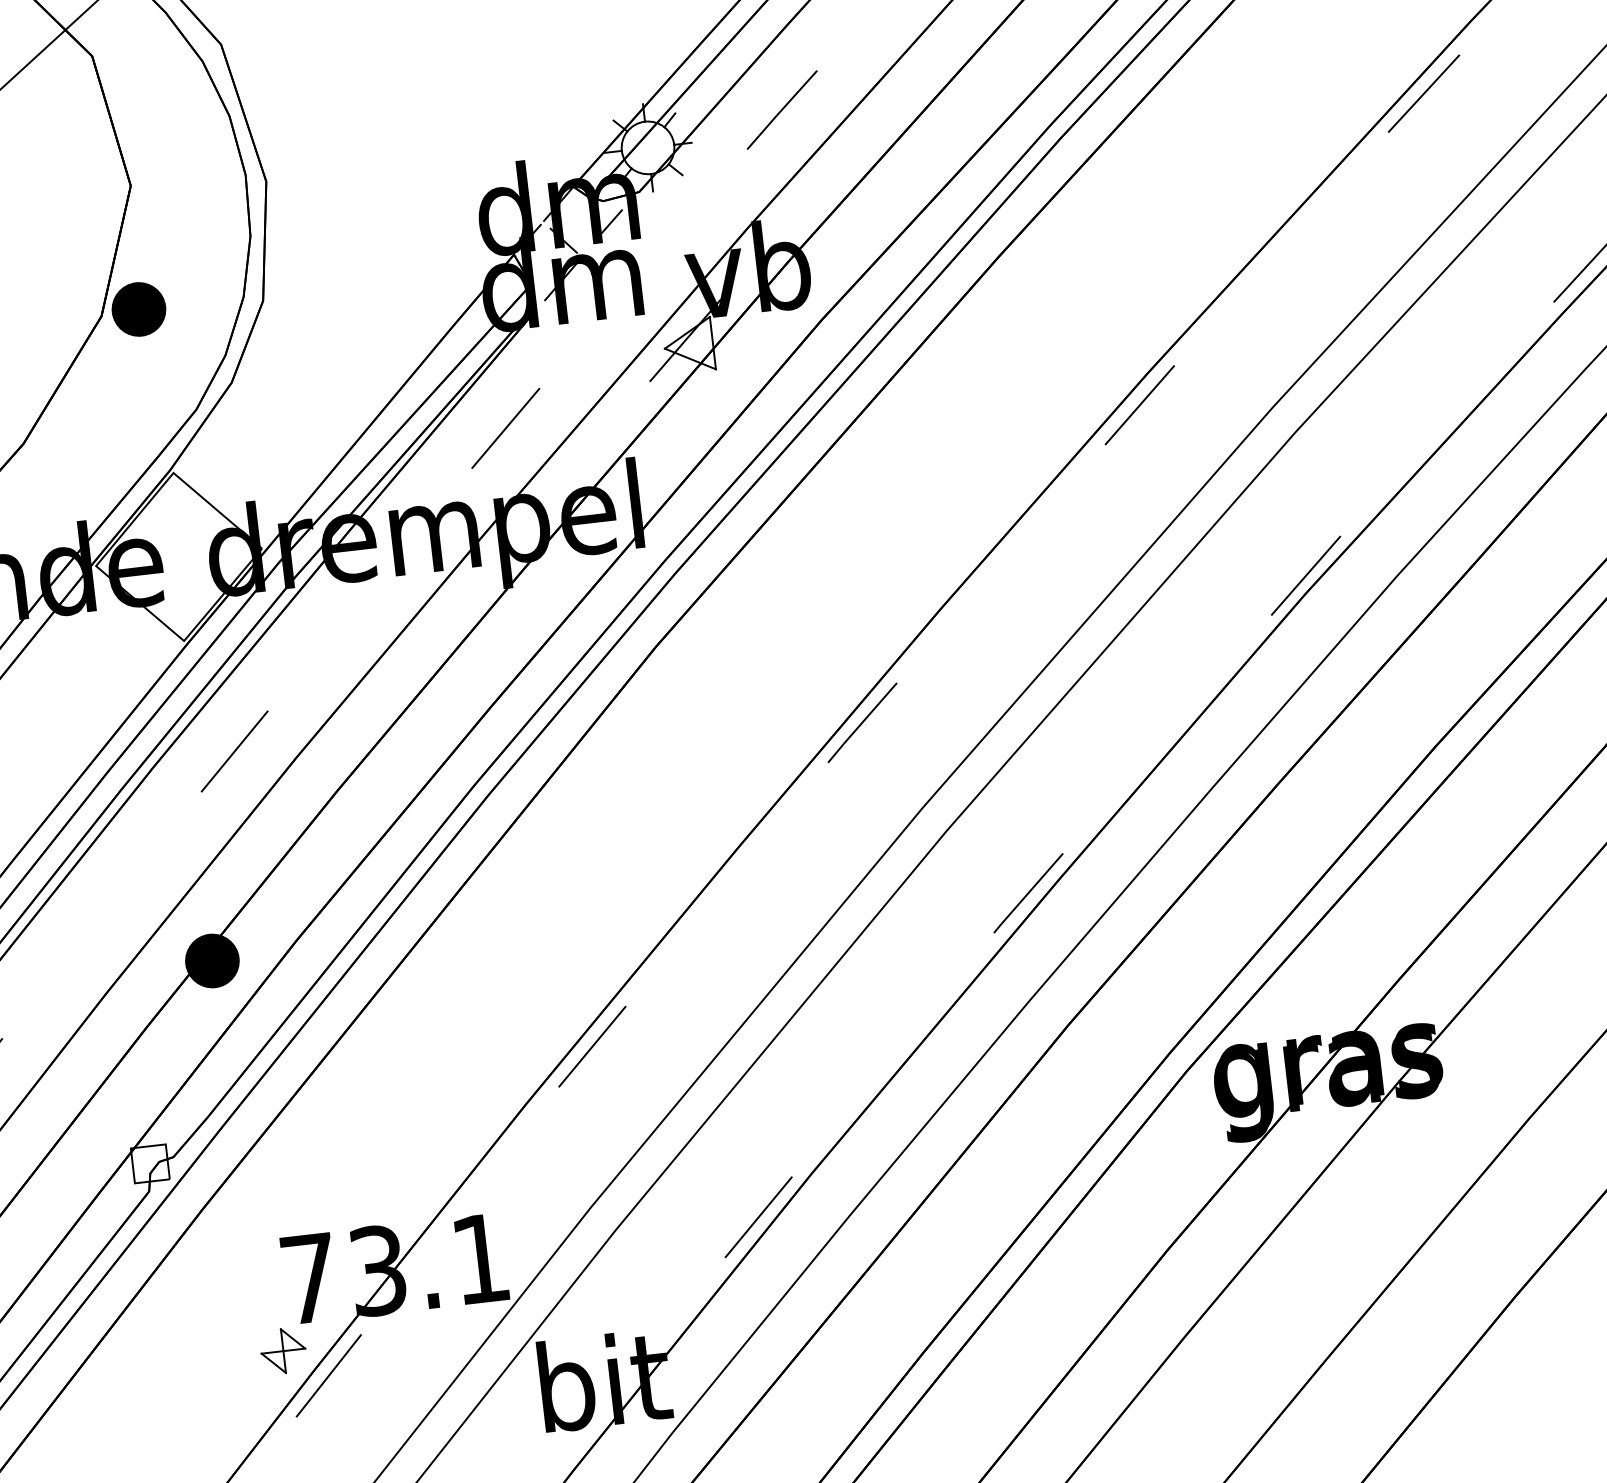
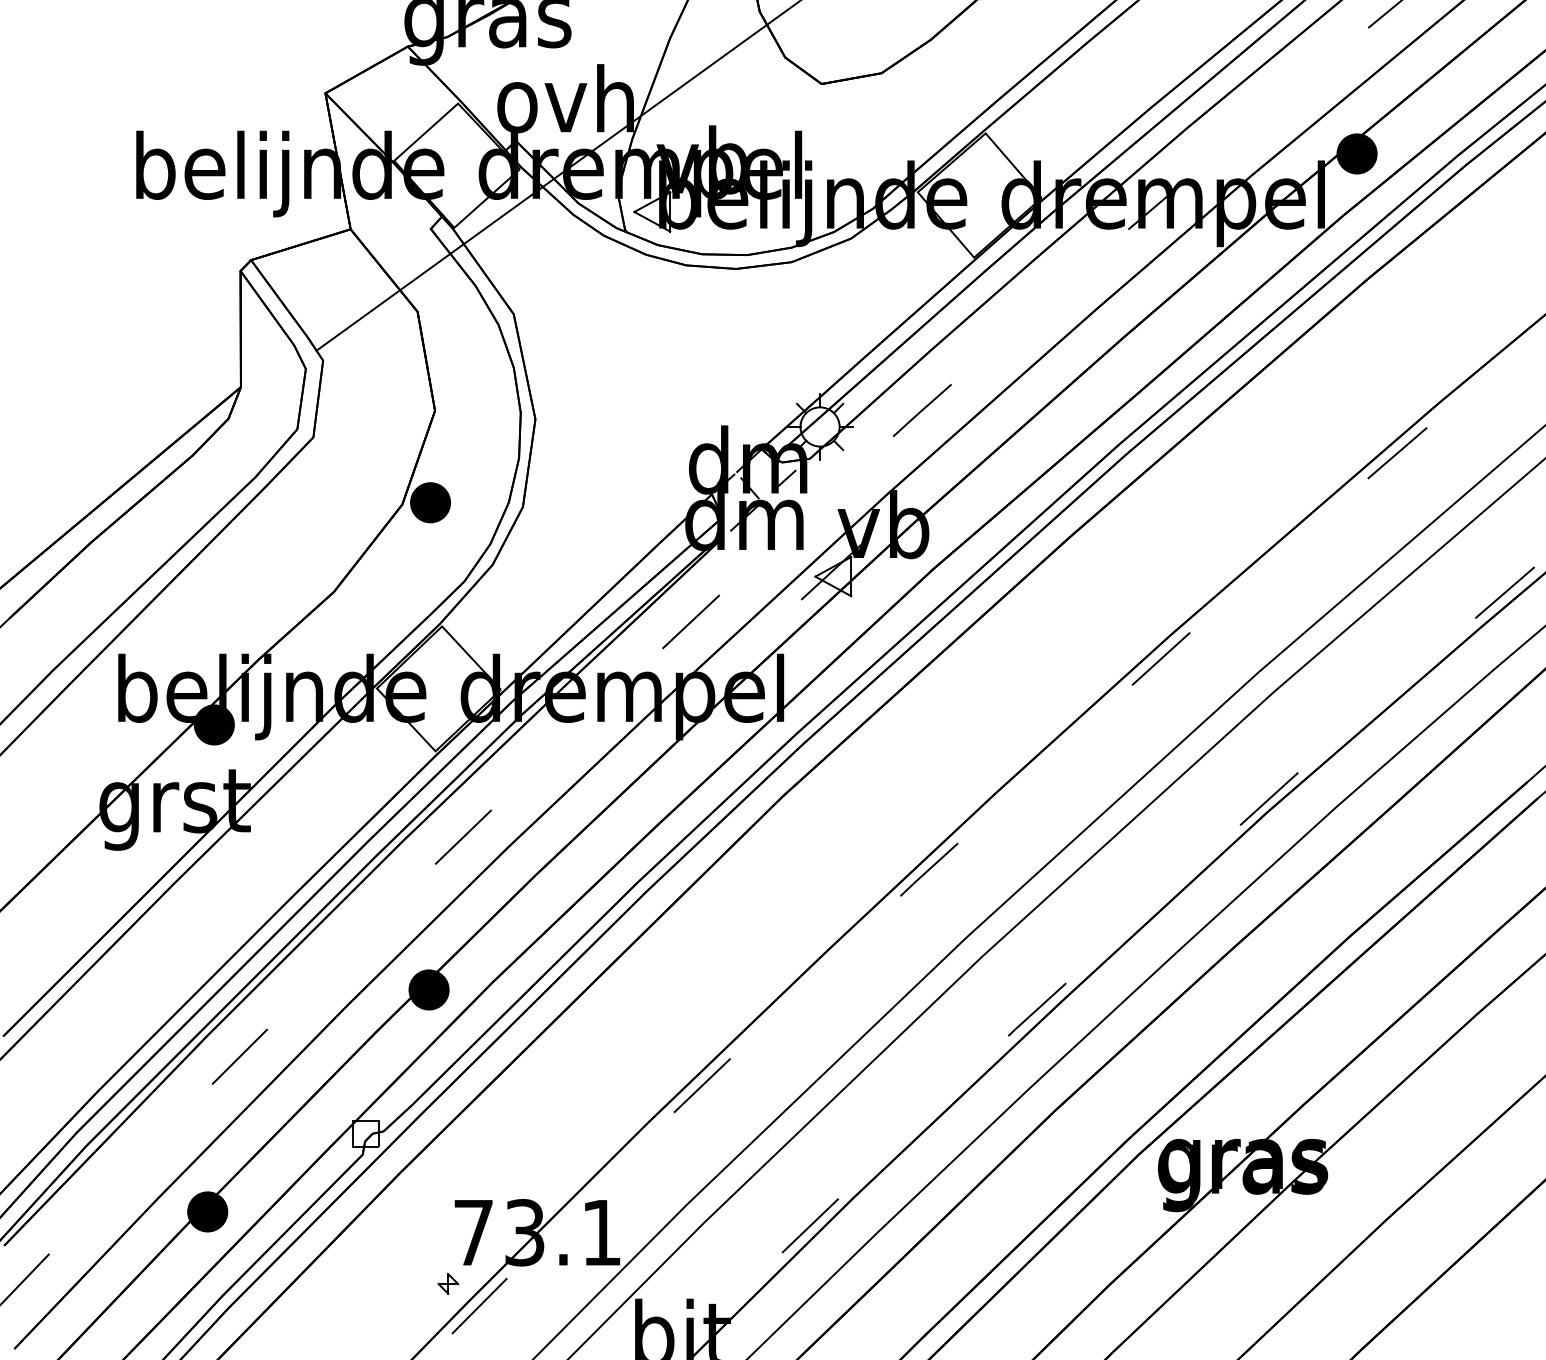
part: (283, 1350) -> (448, 1283), size x0.6

